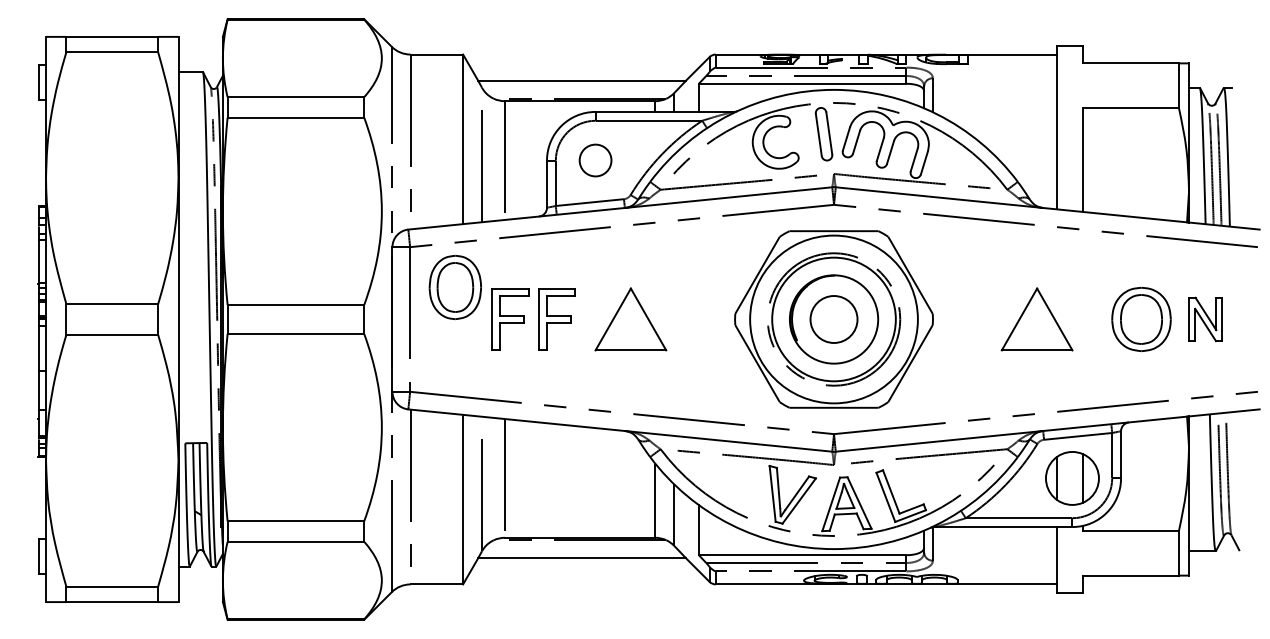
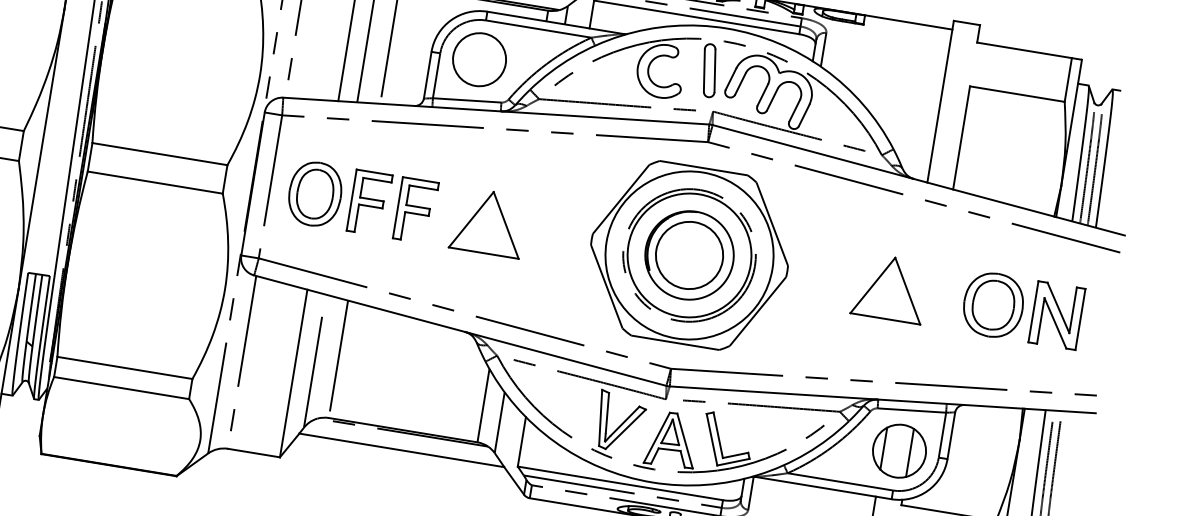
circle: (595, 160) -> (479, 59), size x1.67
part: (454, 286) -> (314, 193), moved
circle: (833, 319) -> (689, 255), size x1.43
part: (1205, 319) -> (1056, 315), size x1.43

